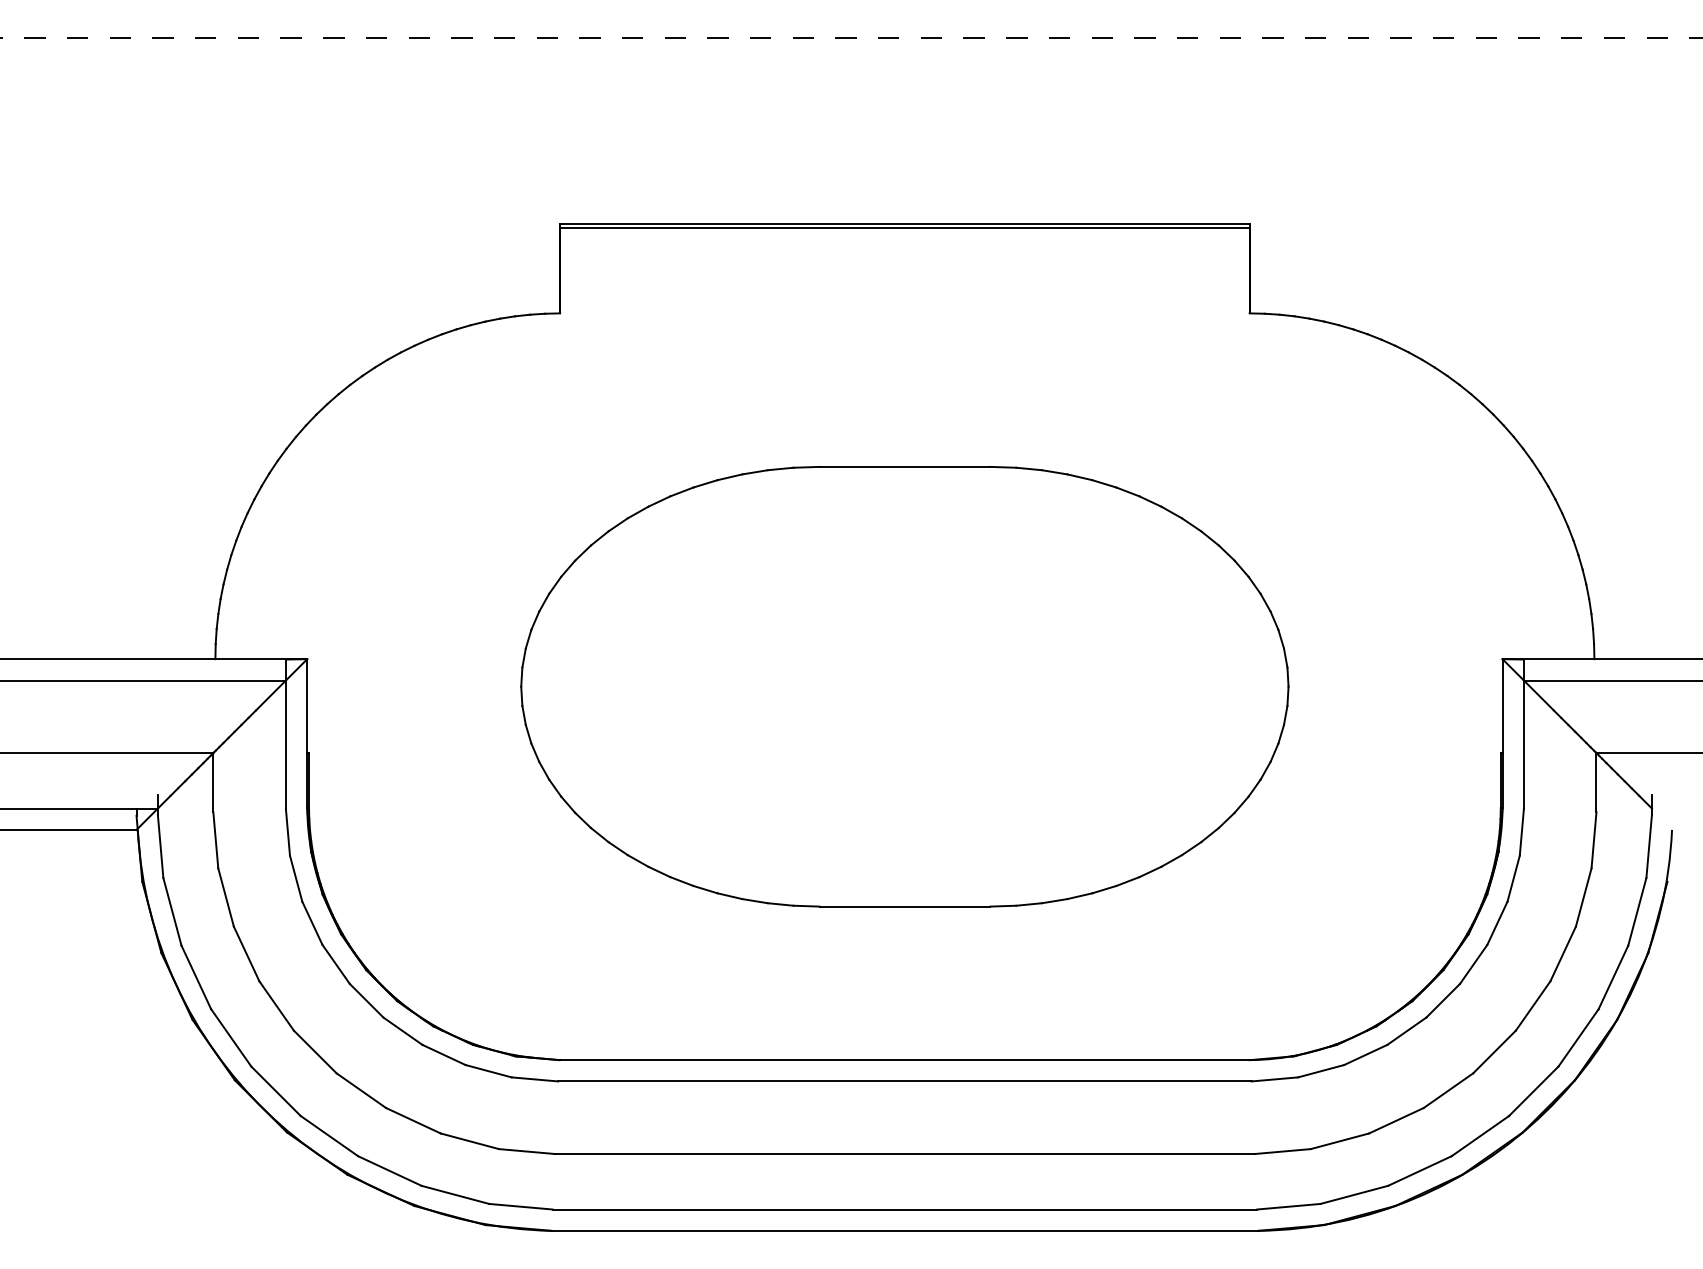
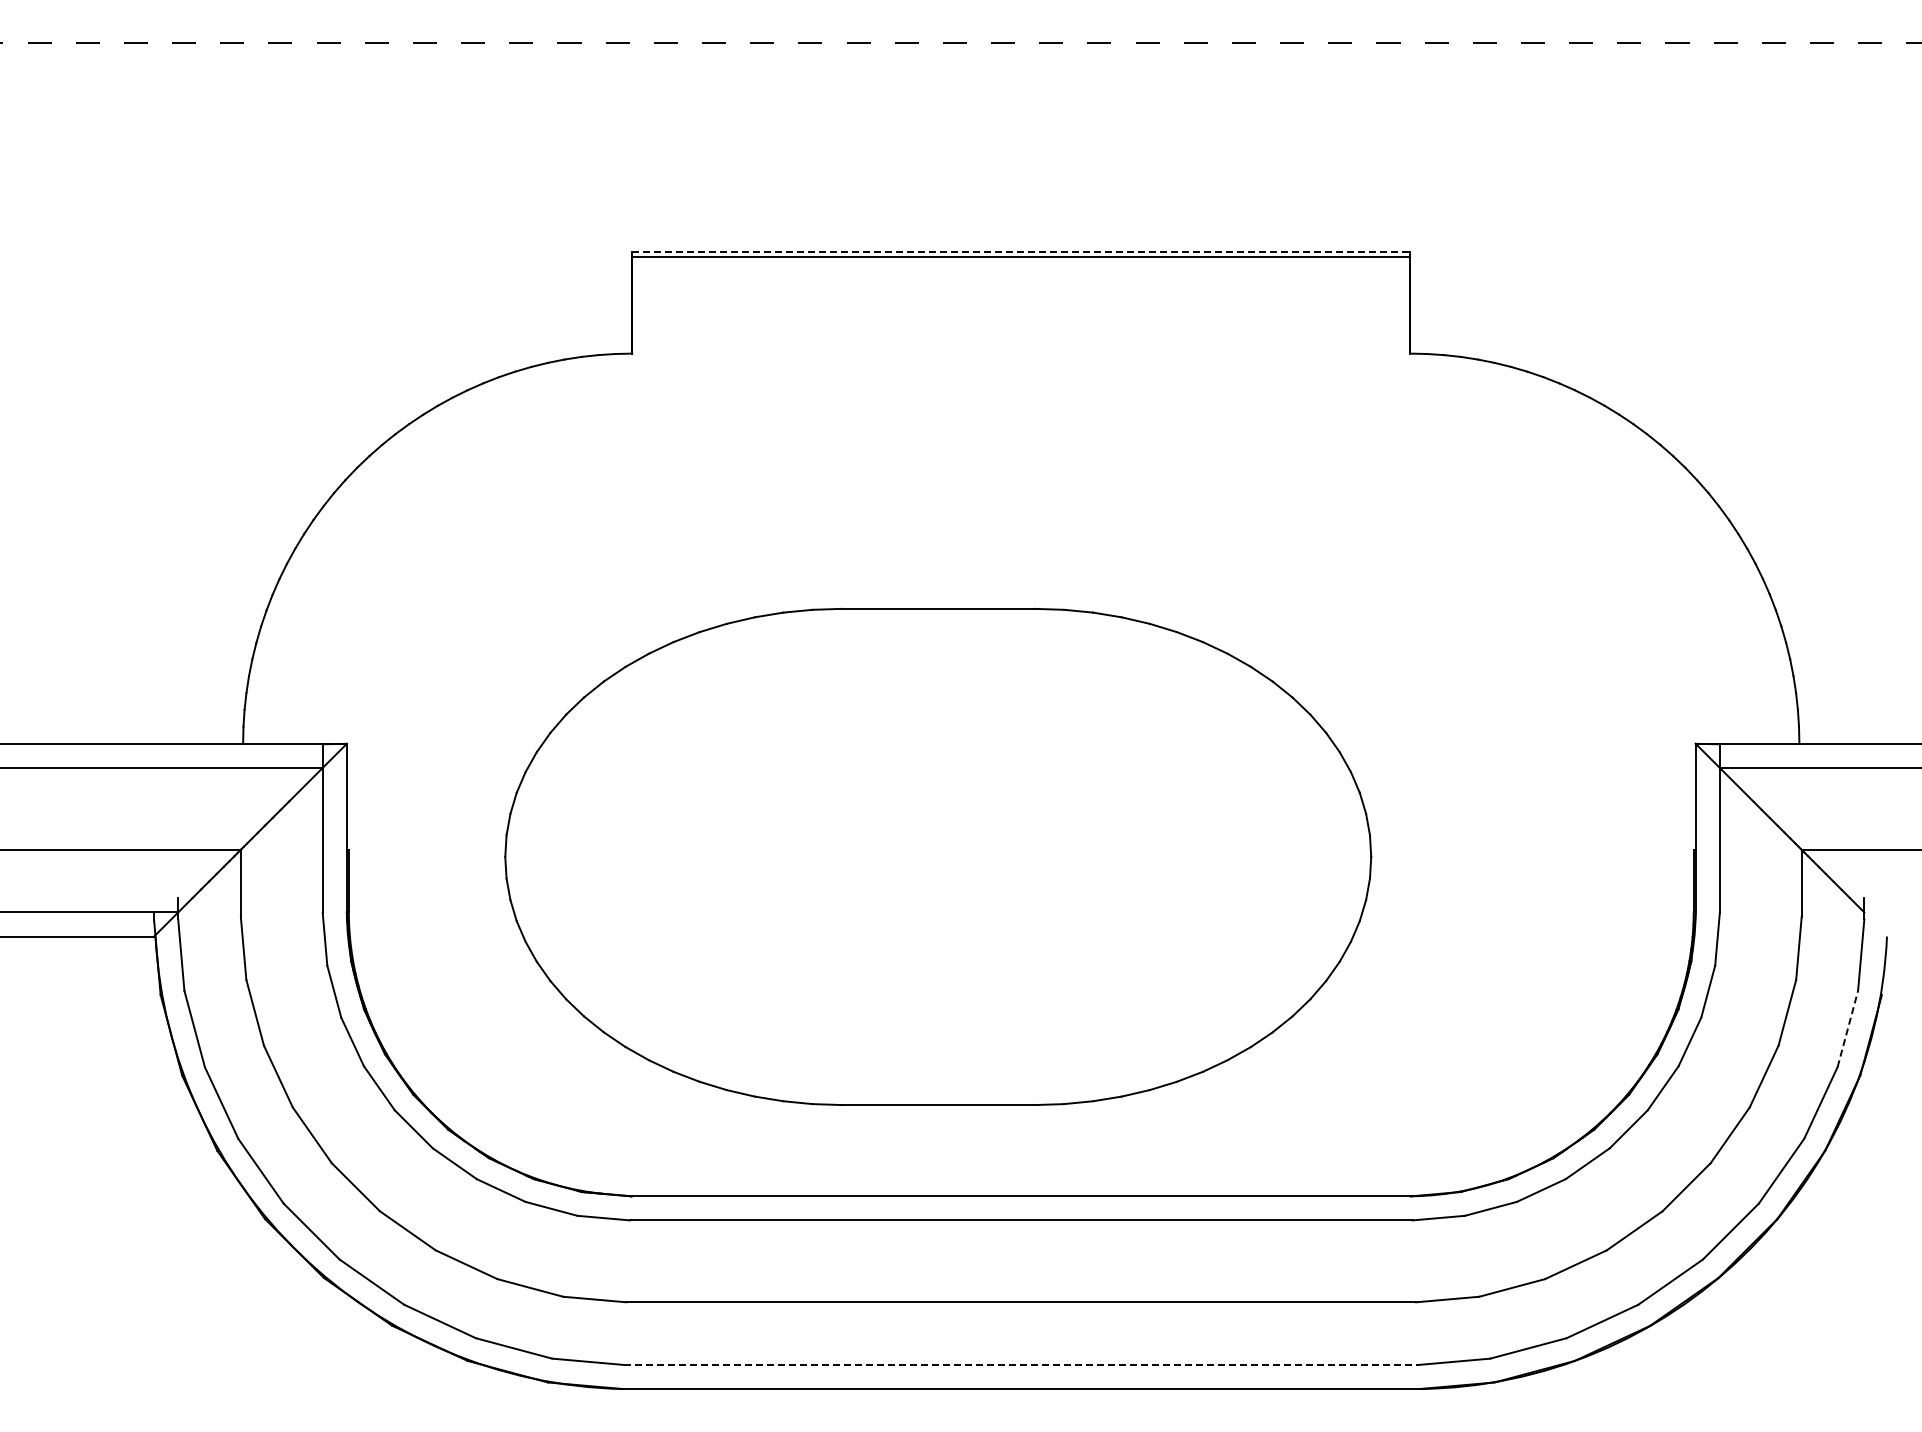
line: (905, 223) -> (1021, 252), solid -> dashed
part: (905, 686) -> (938, 856), moved
line: (1637, 911) -> (1847, 1028), solid -> dashed
line: (905, 1209) -> (1021, 1364), solid -> dashed

